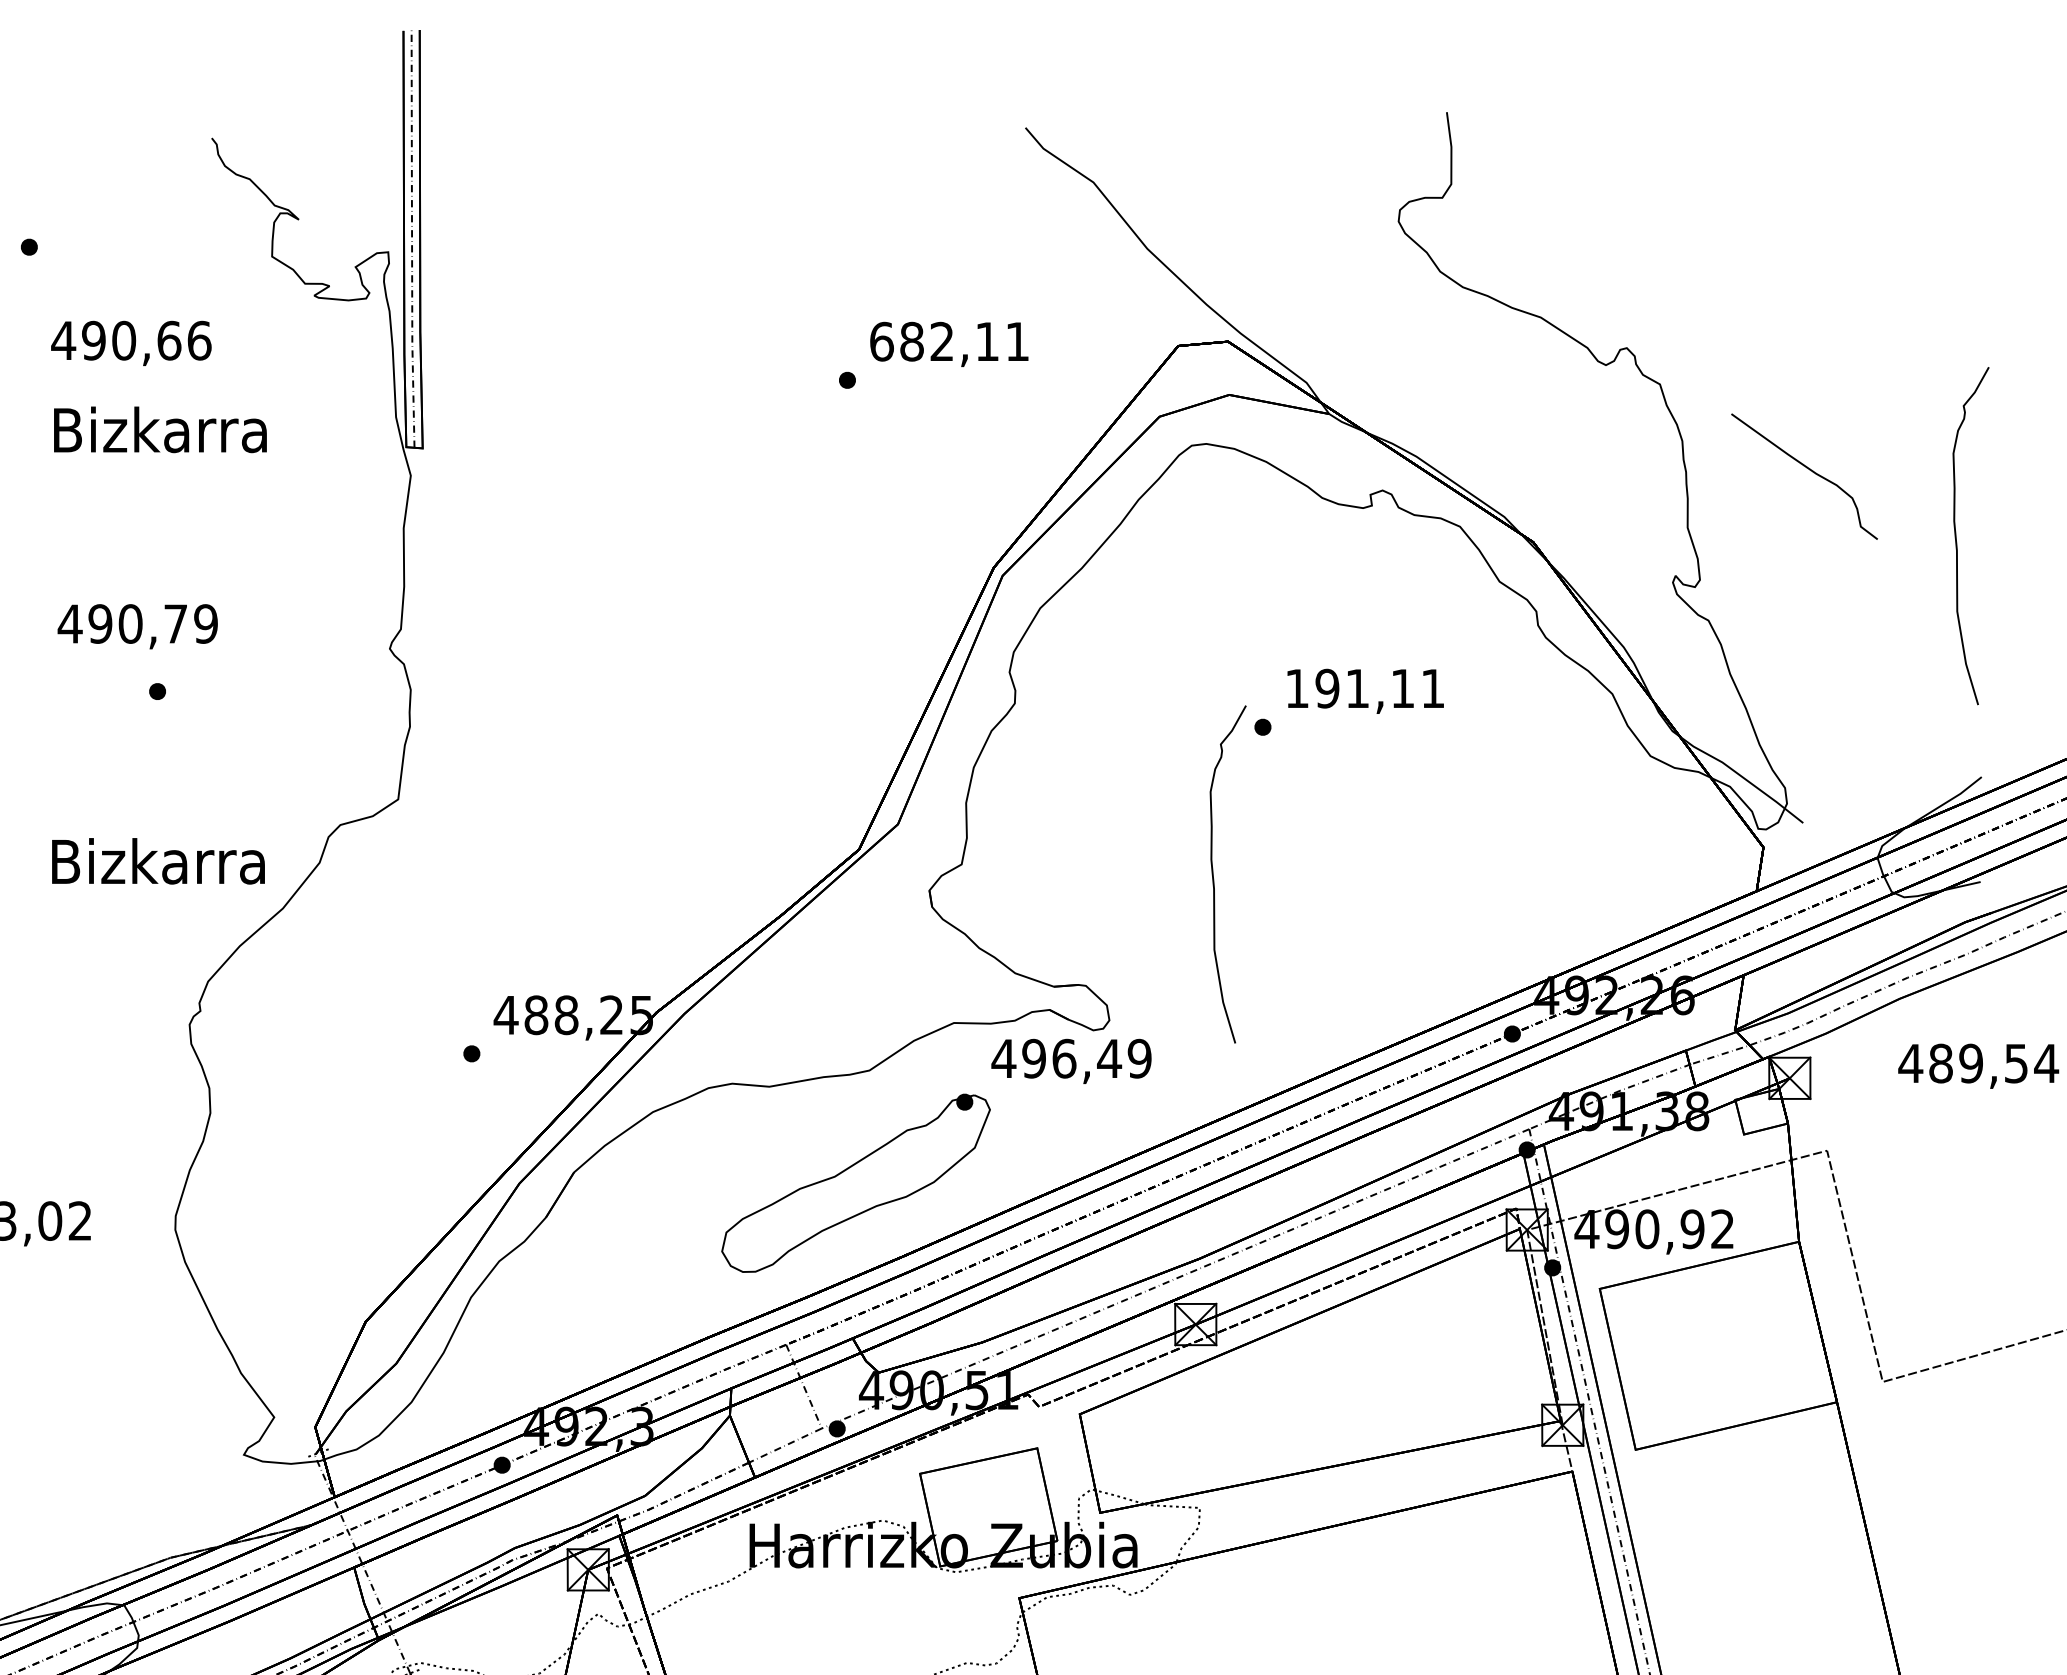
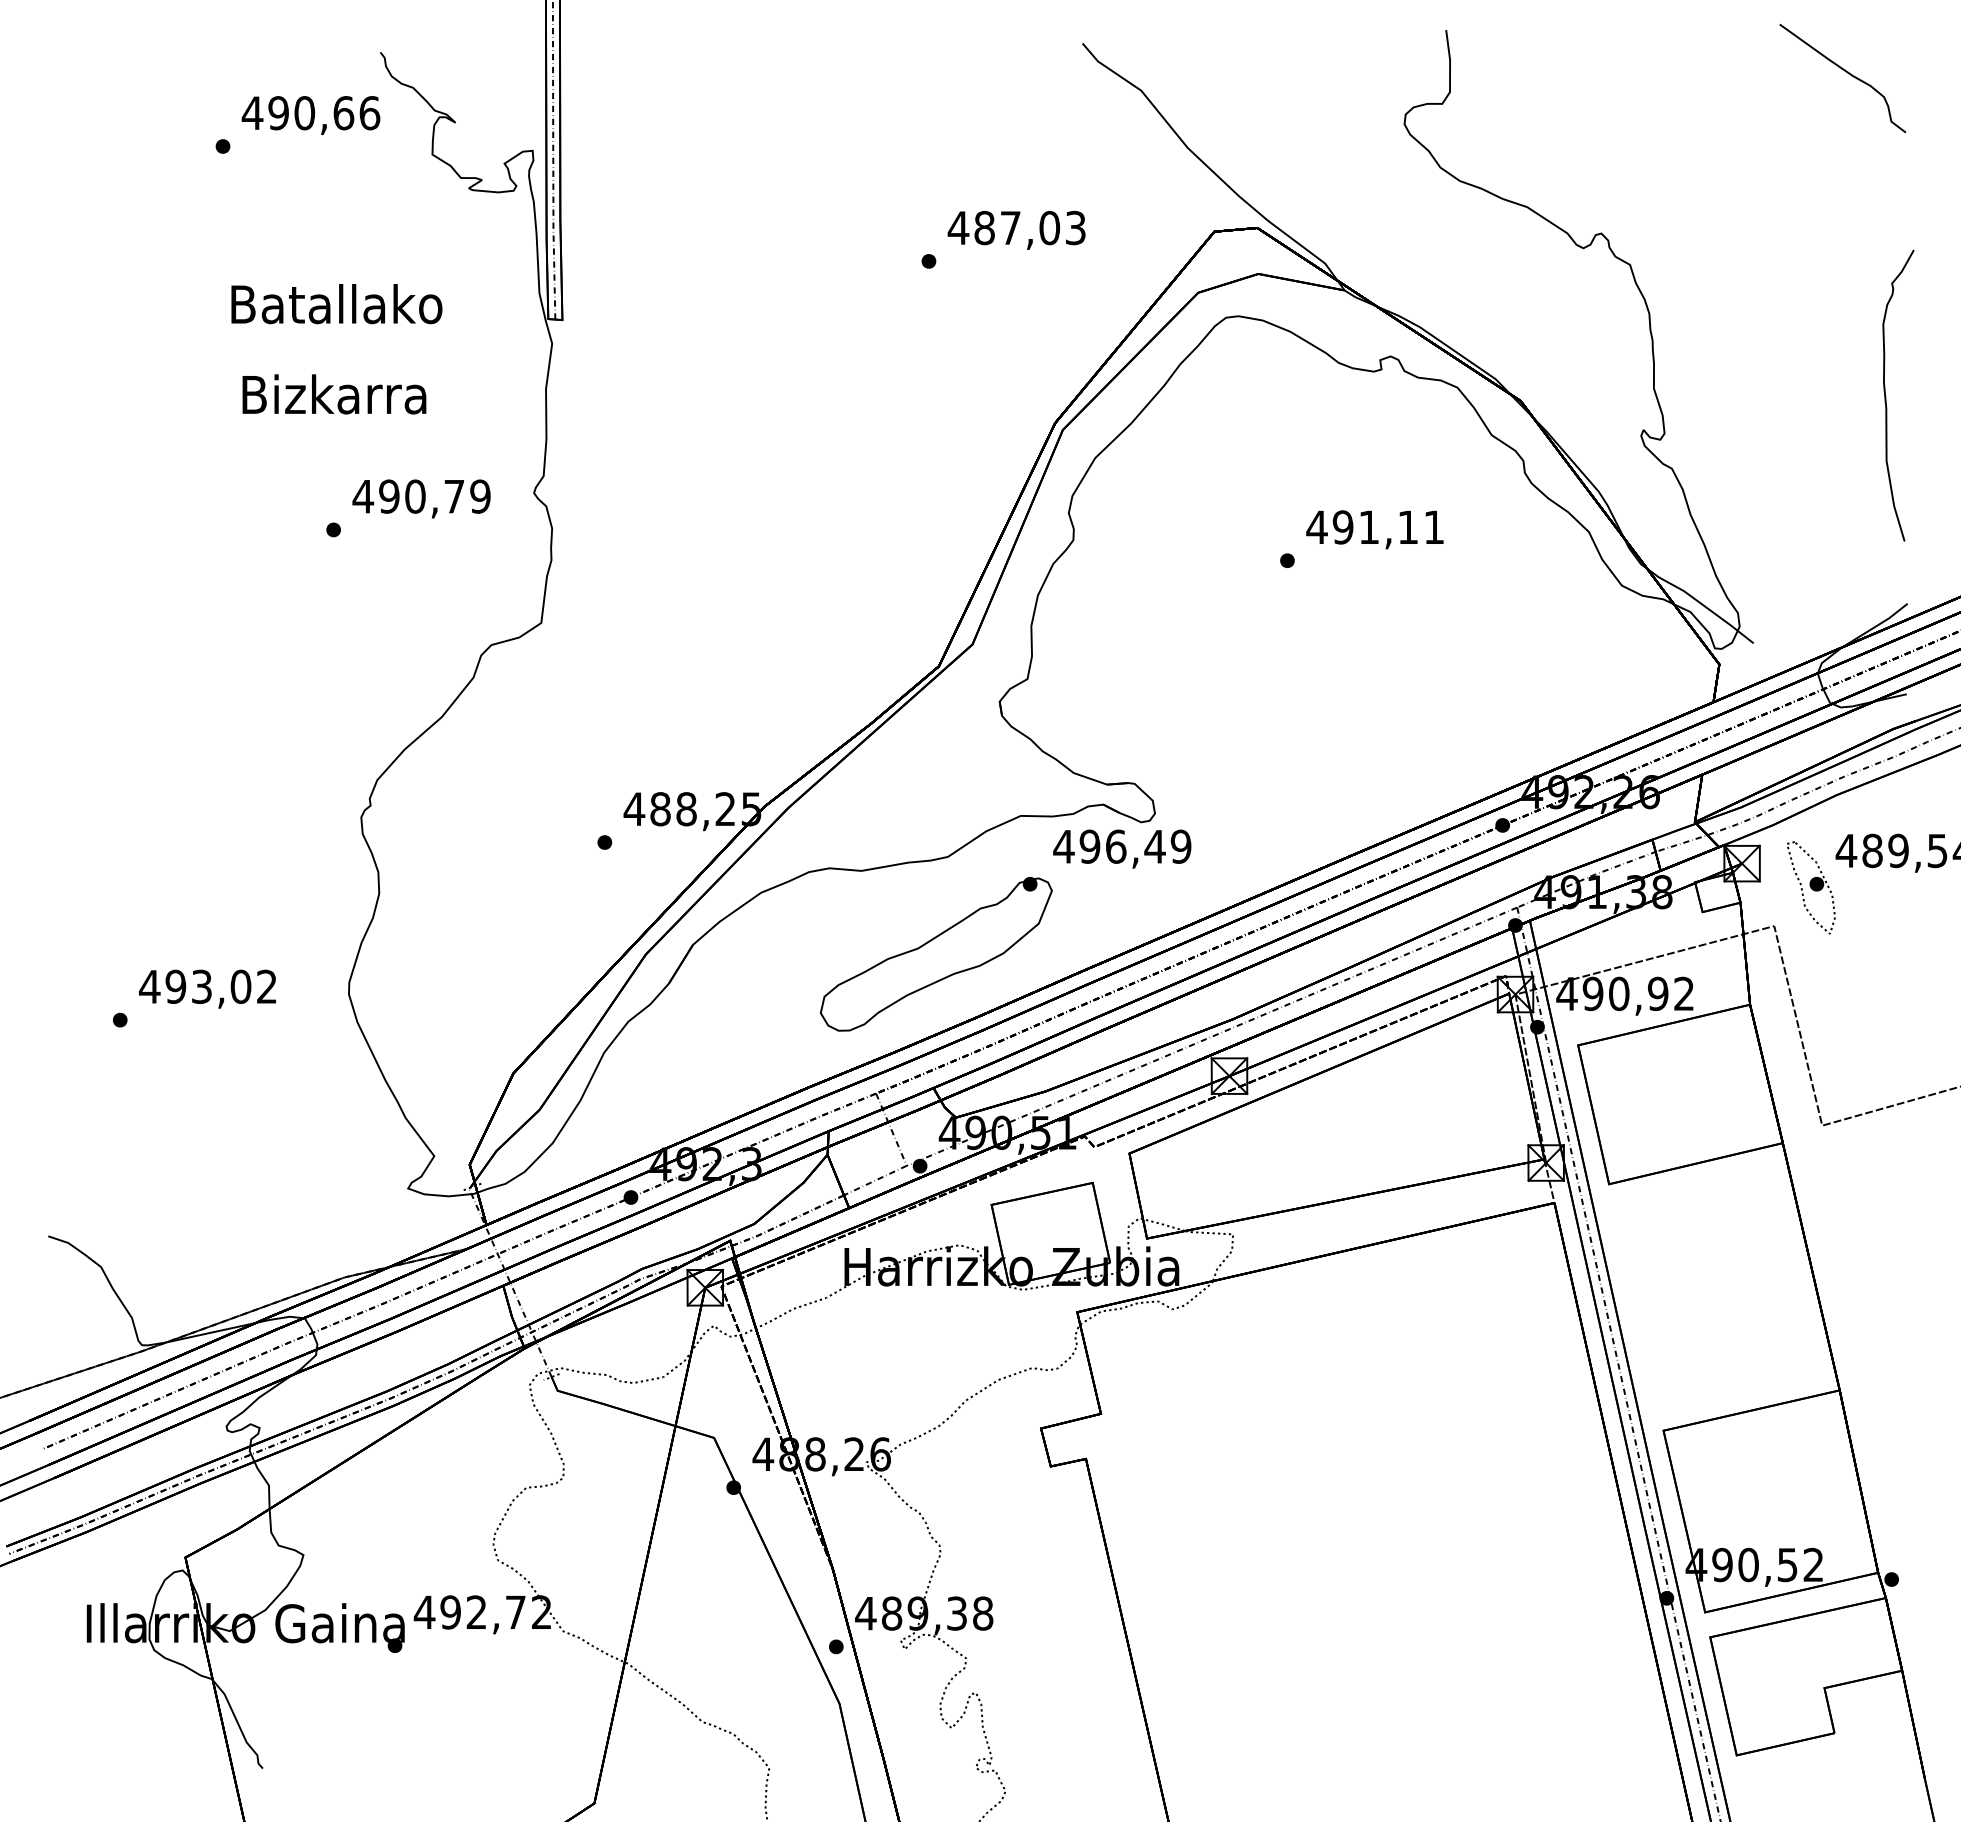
text: (948, 342) -> (1016, 228), 682,11 -> 487,03
text: (130, 343) -> (310, 115), moved
text: (160, 430) -> (336, 304), Bizkarra -> Batallako
curve: (1807, 469) -> (1845, 72), moved
text: (137, 626) -> (421, 498), moved
text: (1296, 687) -> (1316, 526), 191,11 -> 491,11
text: (158, 861) -> (334, 394), moved
curve: (1214, 875) -> (1245, 688), removed
part: (1870, 1105) -> (1811, 887), added

